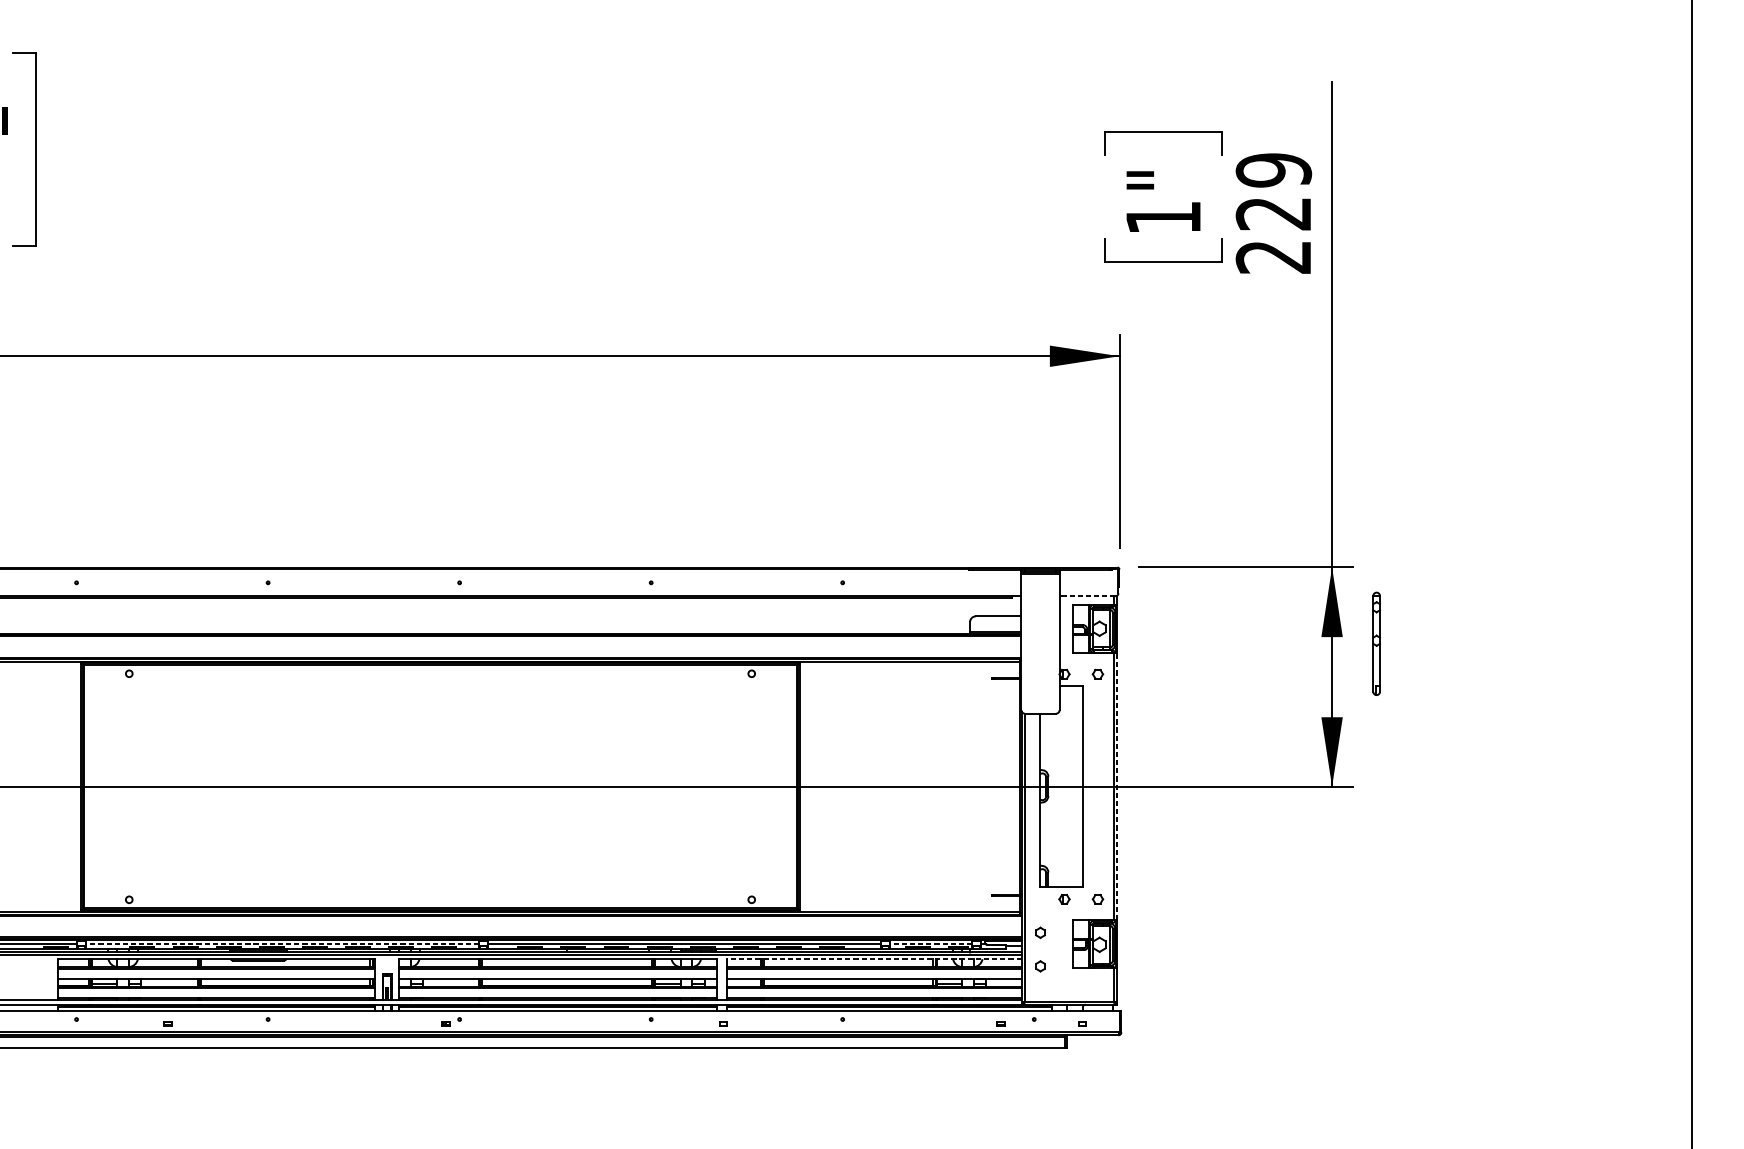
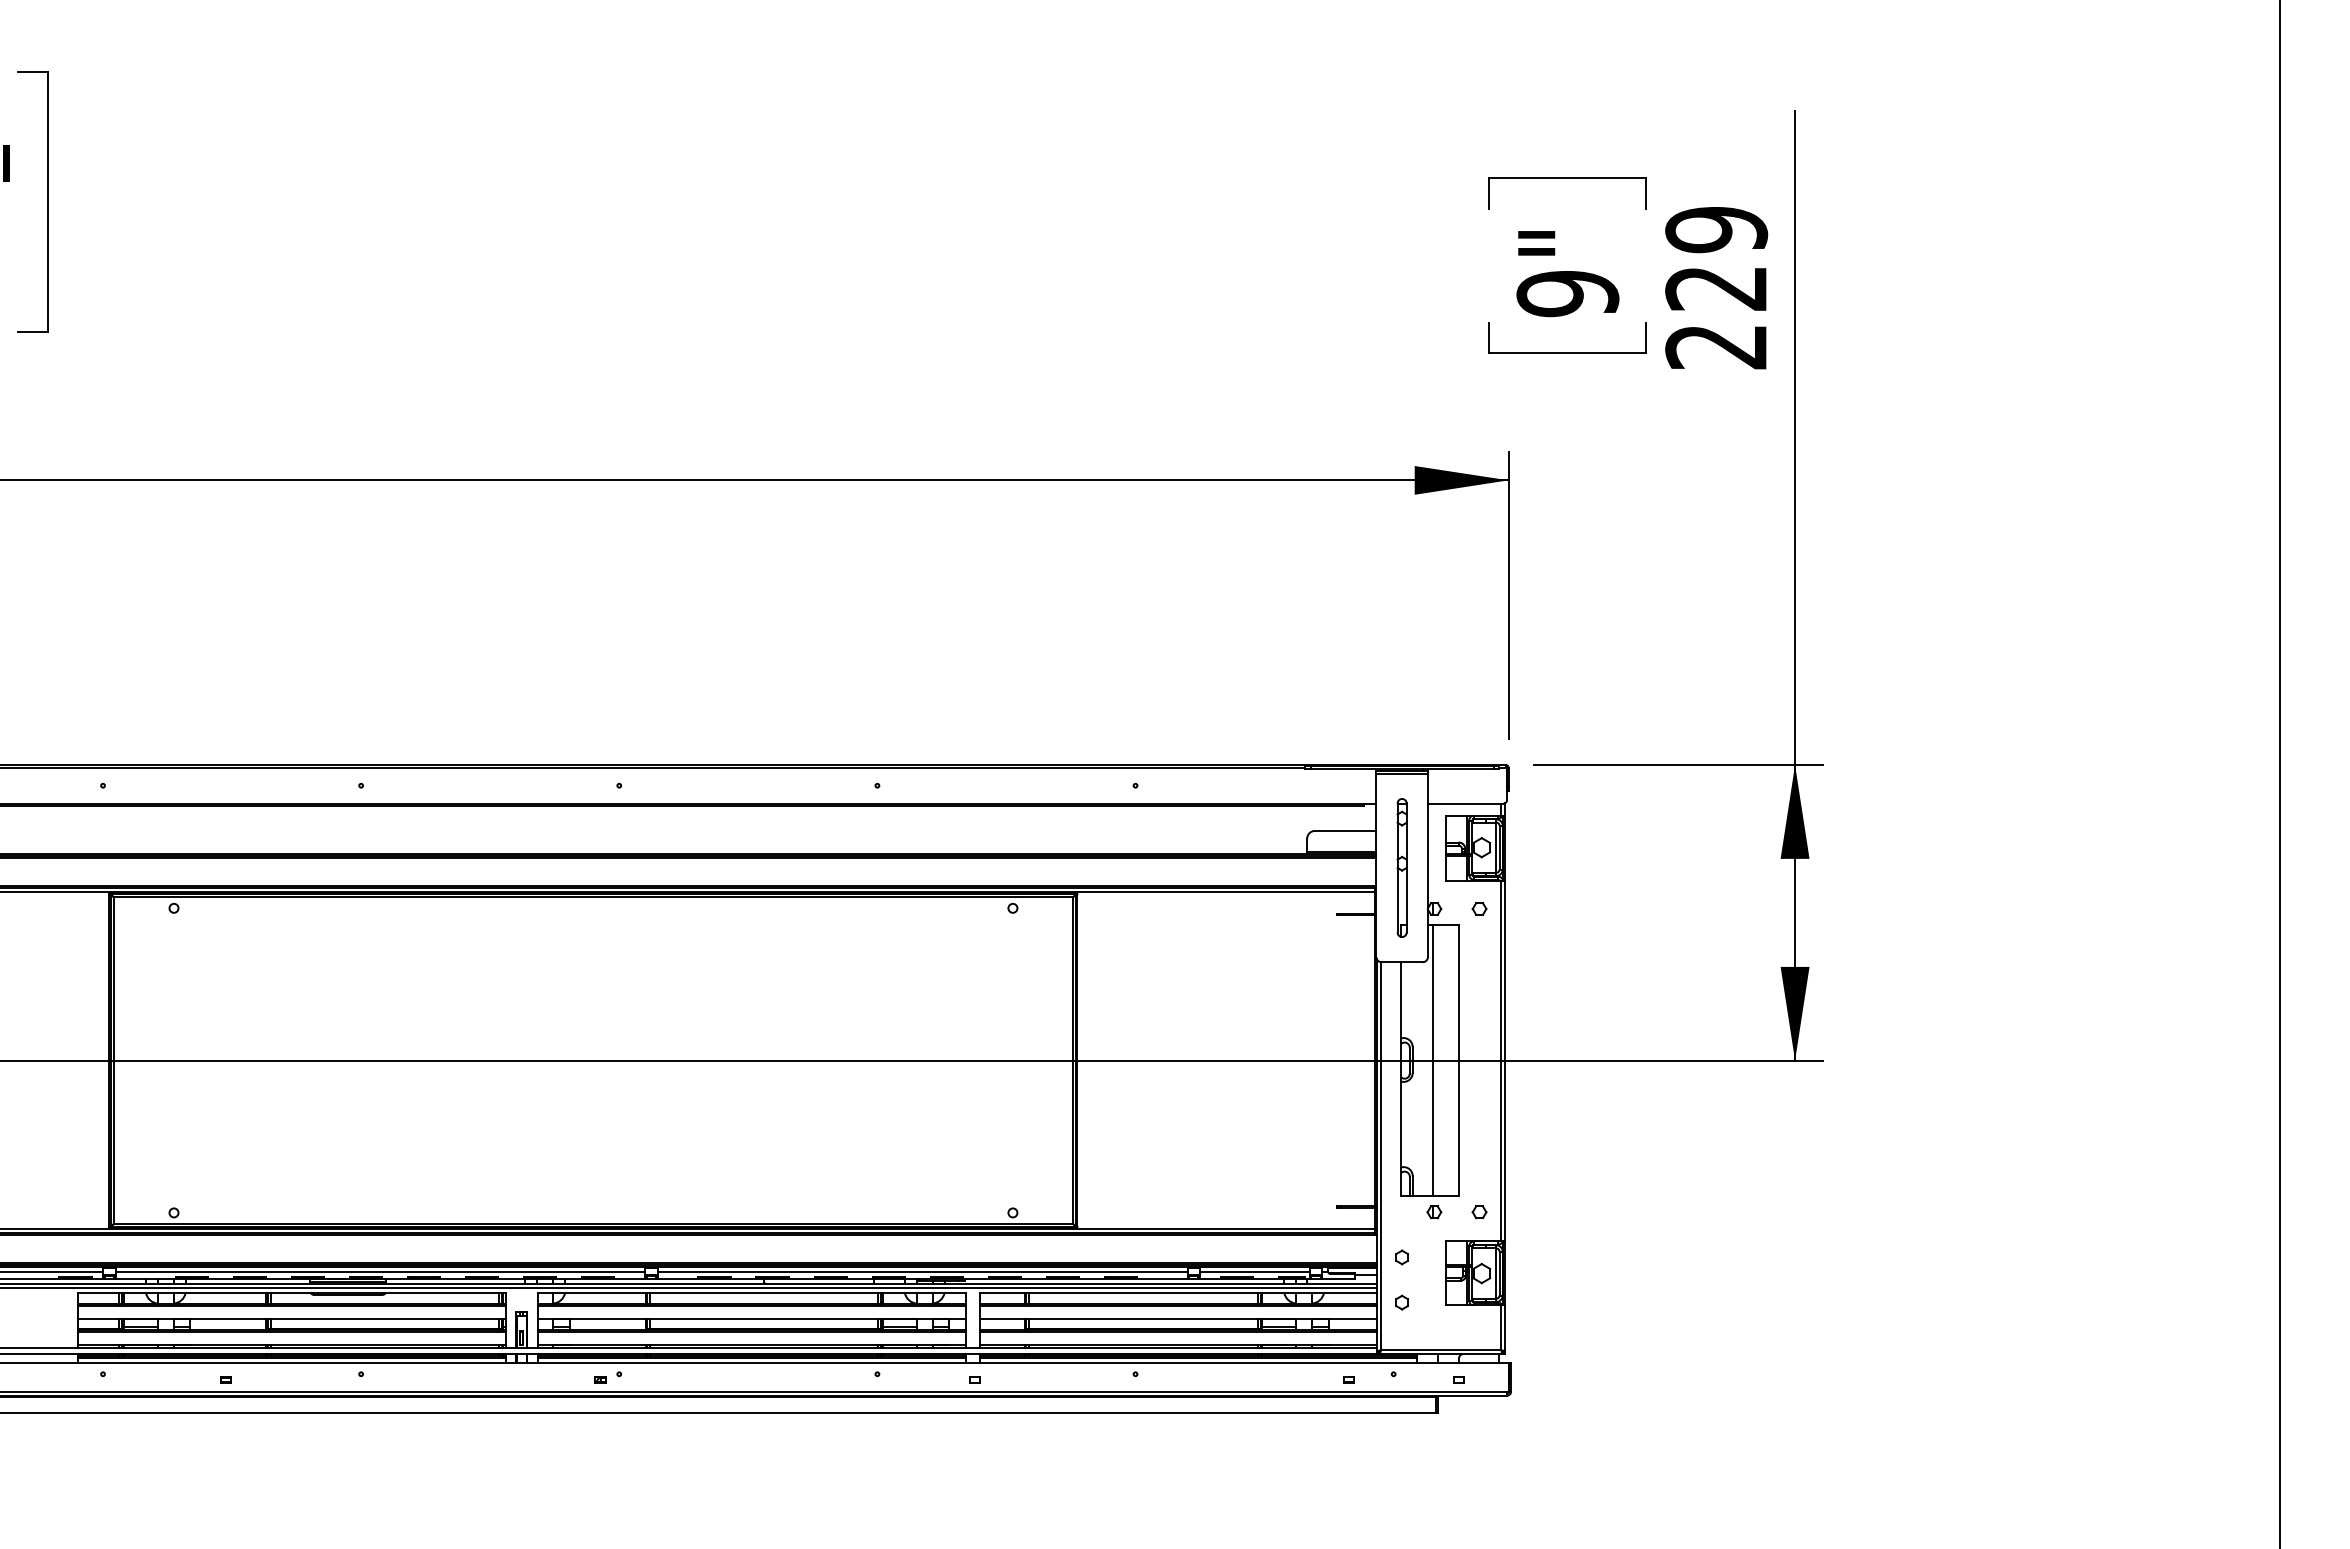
text: (1163, 218) -> (1567, 294), 1" -> 9"
line: (1087, 596) -> (1465, 803), dashed -> solid
part: (1376, 643) -> (1401, 867), moved
line: (1063, 786) -> (1433, 1060), added
line: (1117, 786) -> (1505, 1060), dashed -> solid
line: (282, 944) -> (380, 1272), dashed -> solid
line: (930, 944) -> (1254, 1272), dashed -> solid
line: (873, 958) -> (1177, 1292), dashed -> solid

